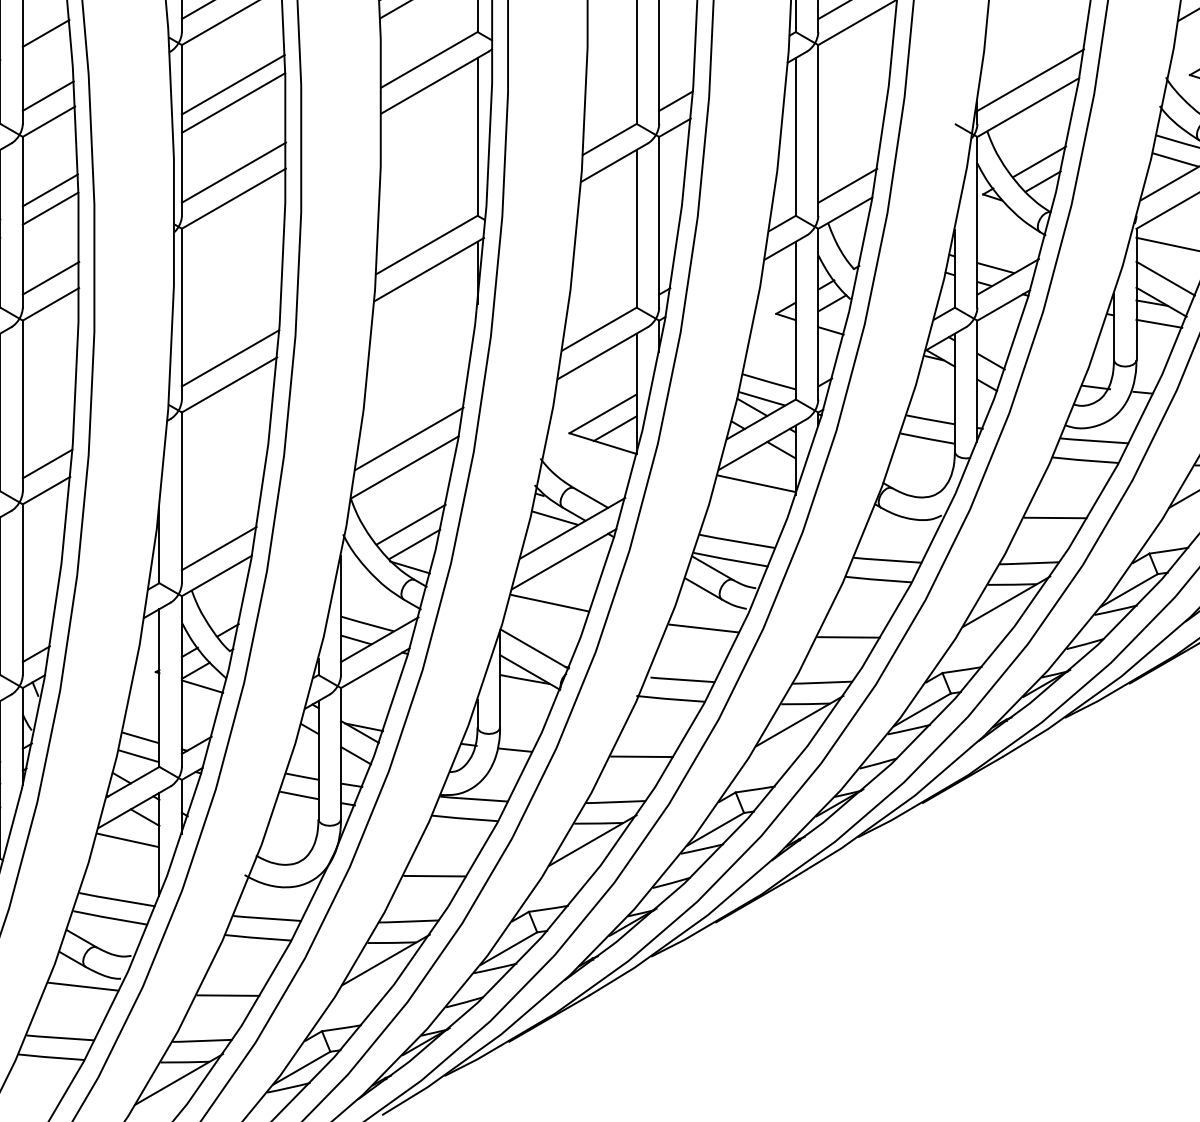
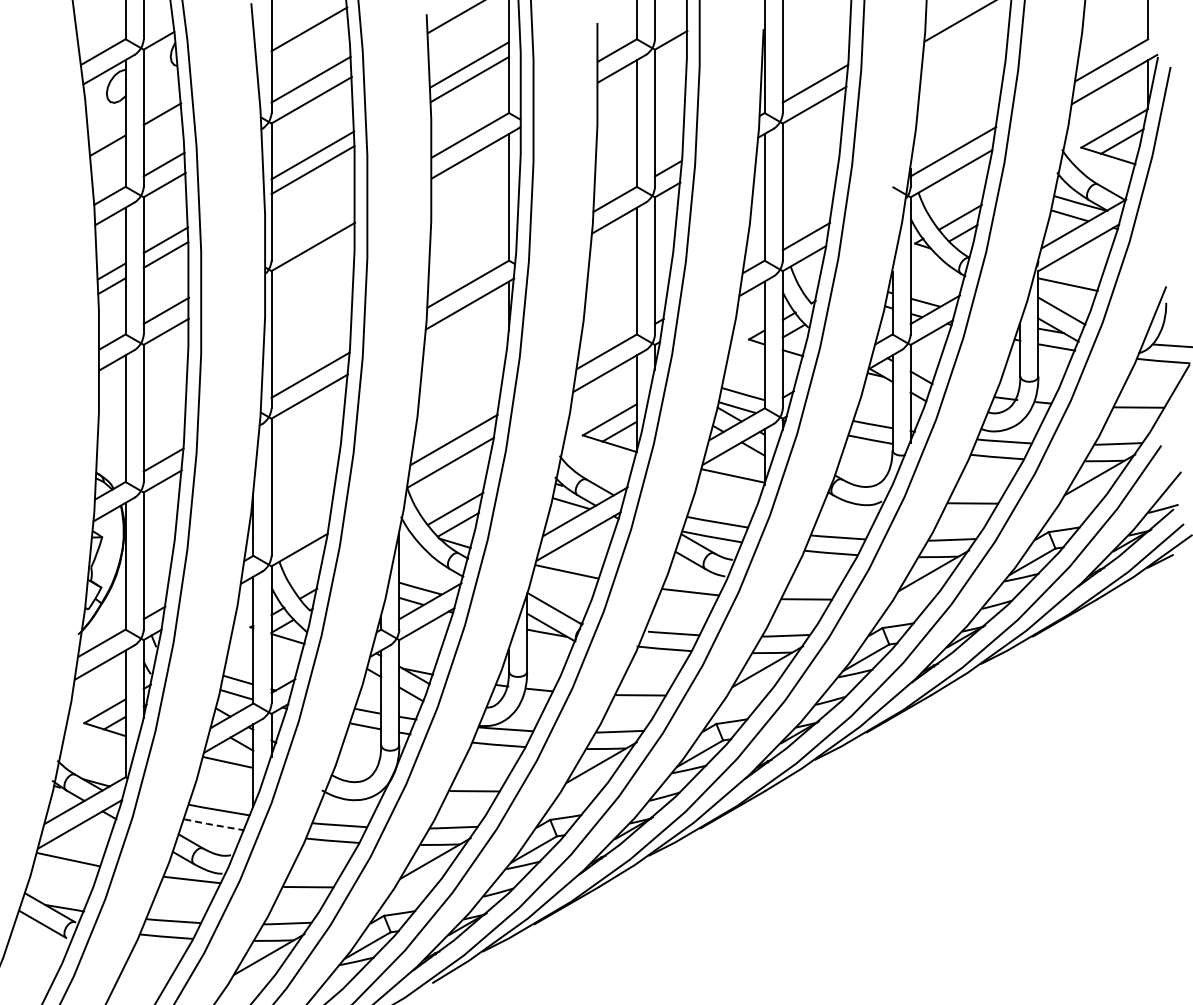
line: (234, 171) -> (313, 225), removed
line: (219, 547) -> (301, 527), removed
line: (110, 918) -> (214, 825), solid -> dashed

